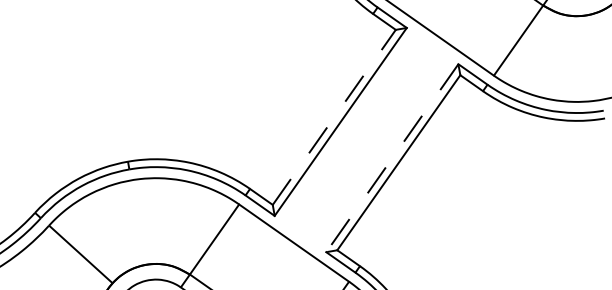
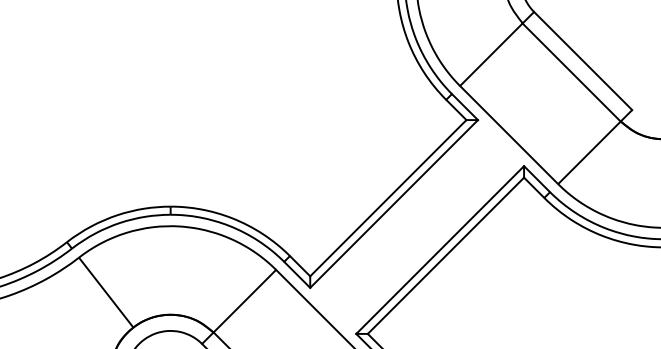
line: (334, 116) -> (388, 197), dashed -> solid
line: (392, 158) -> (440, 250), dashed -> solid

